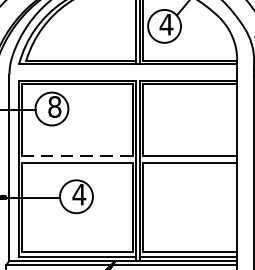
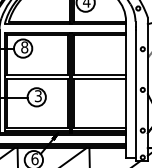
line: (77, 155) -> (37, 74), dashed -> solid
text: (79, 195) -> (38, 96), 4 -> 3

